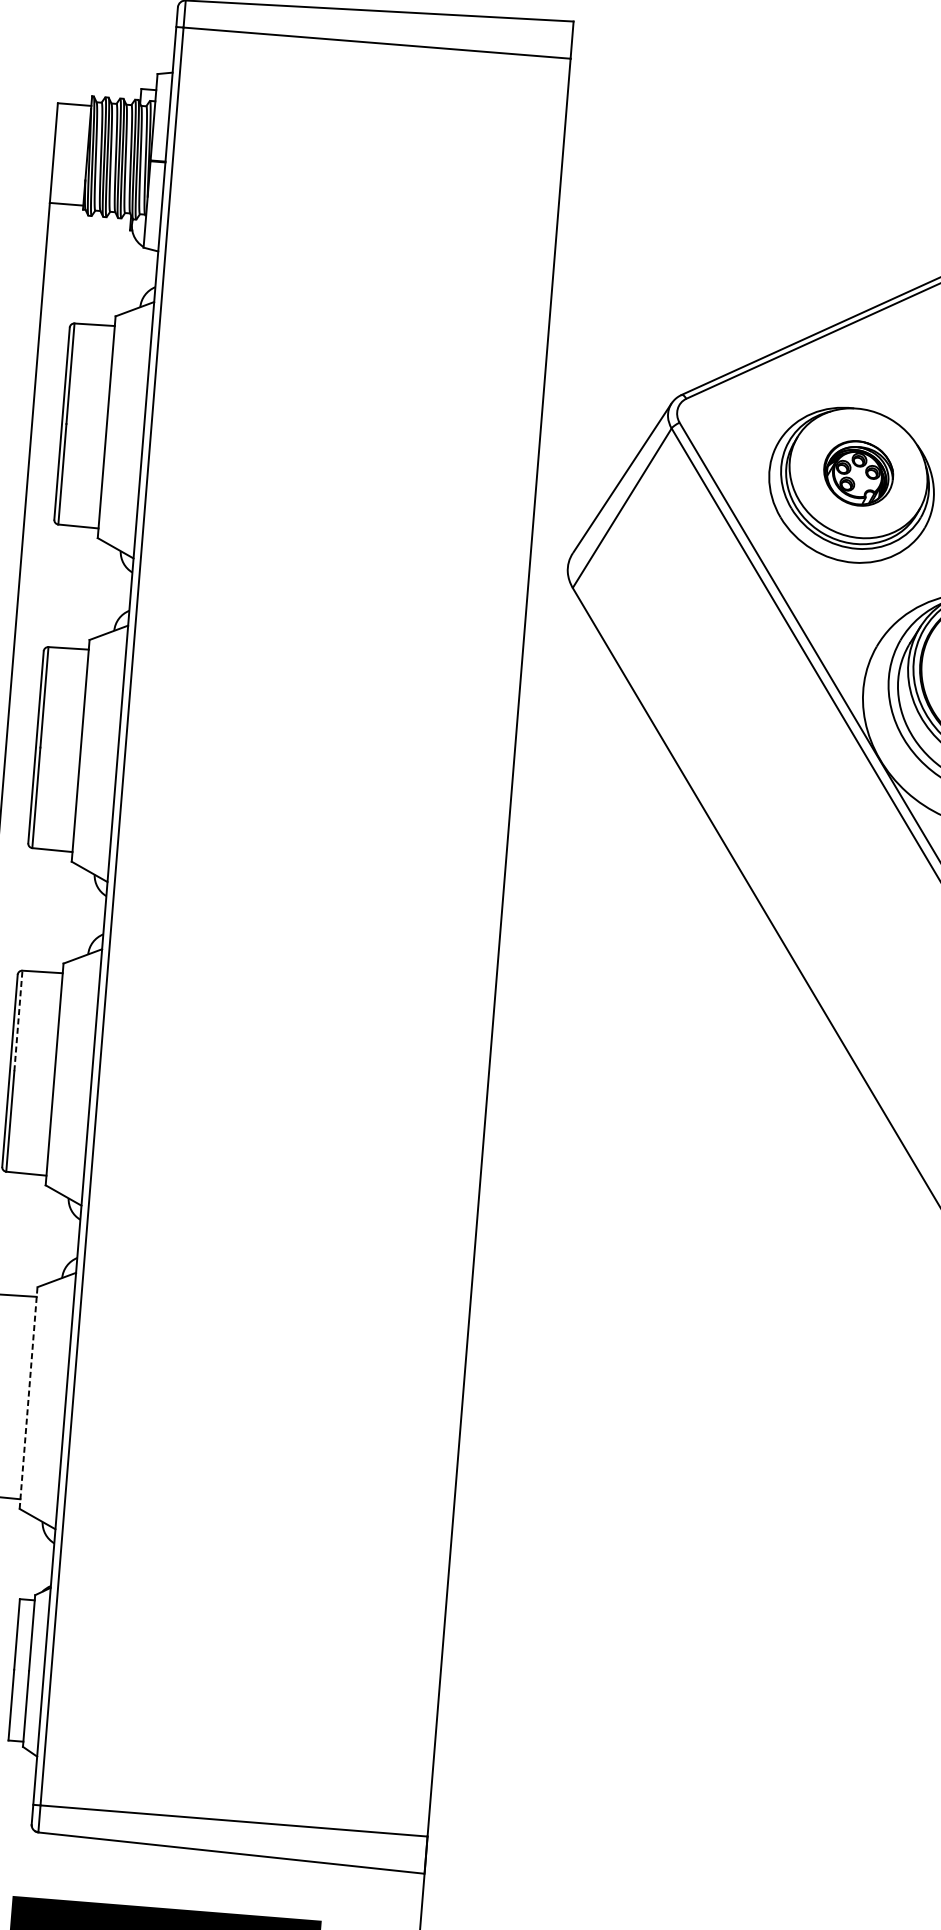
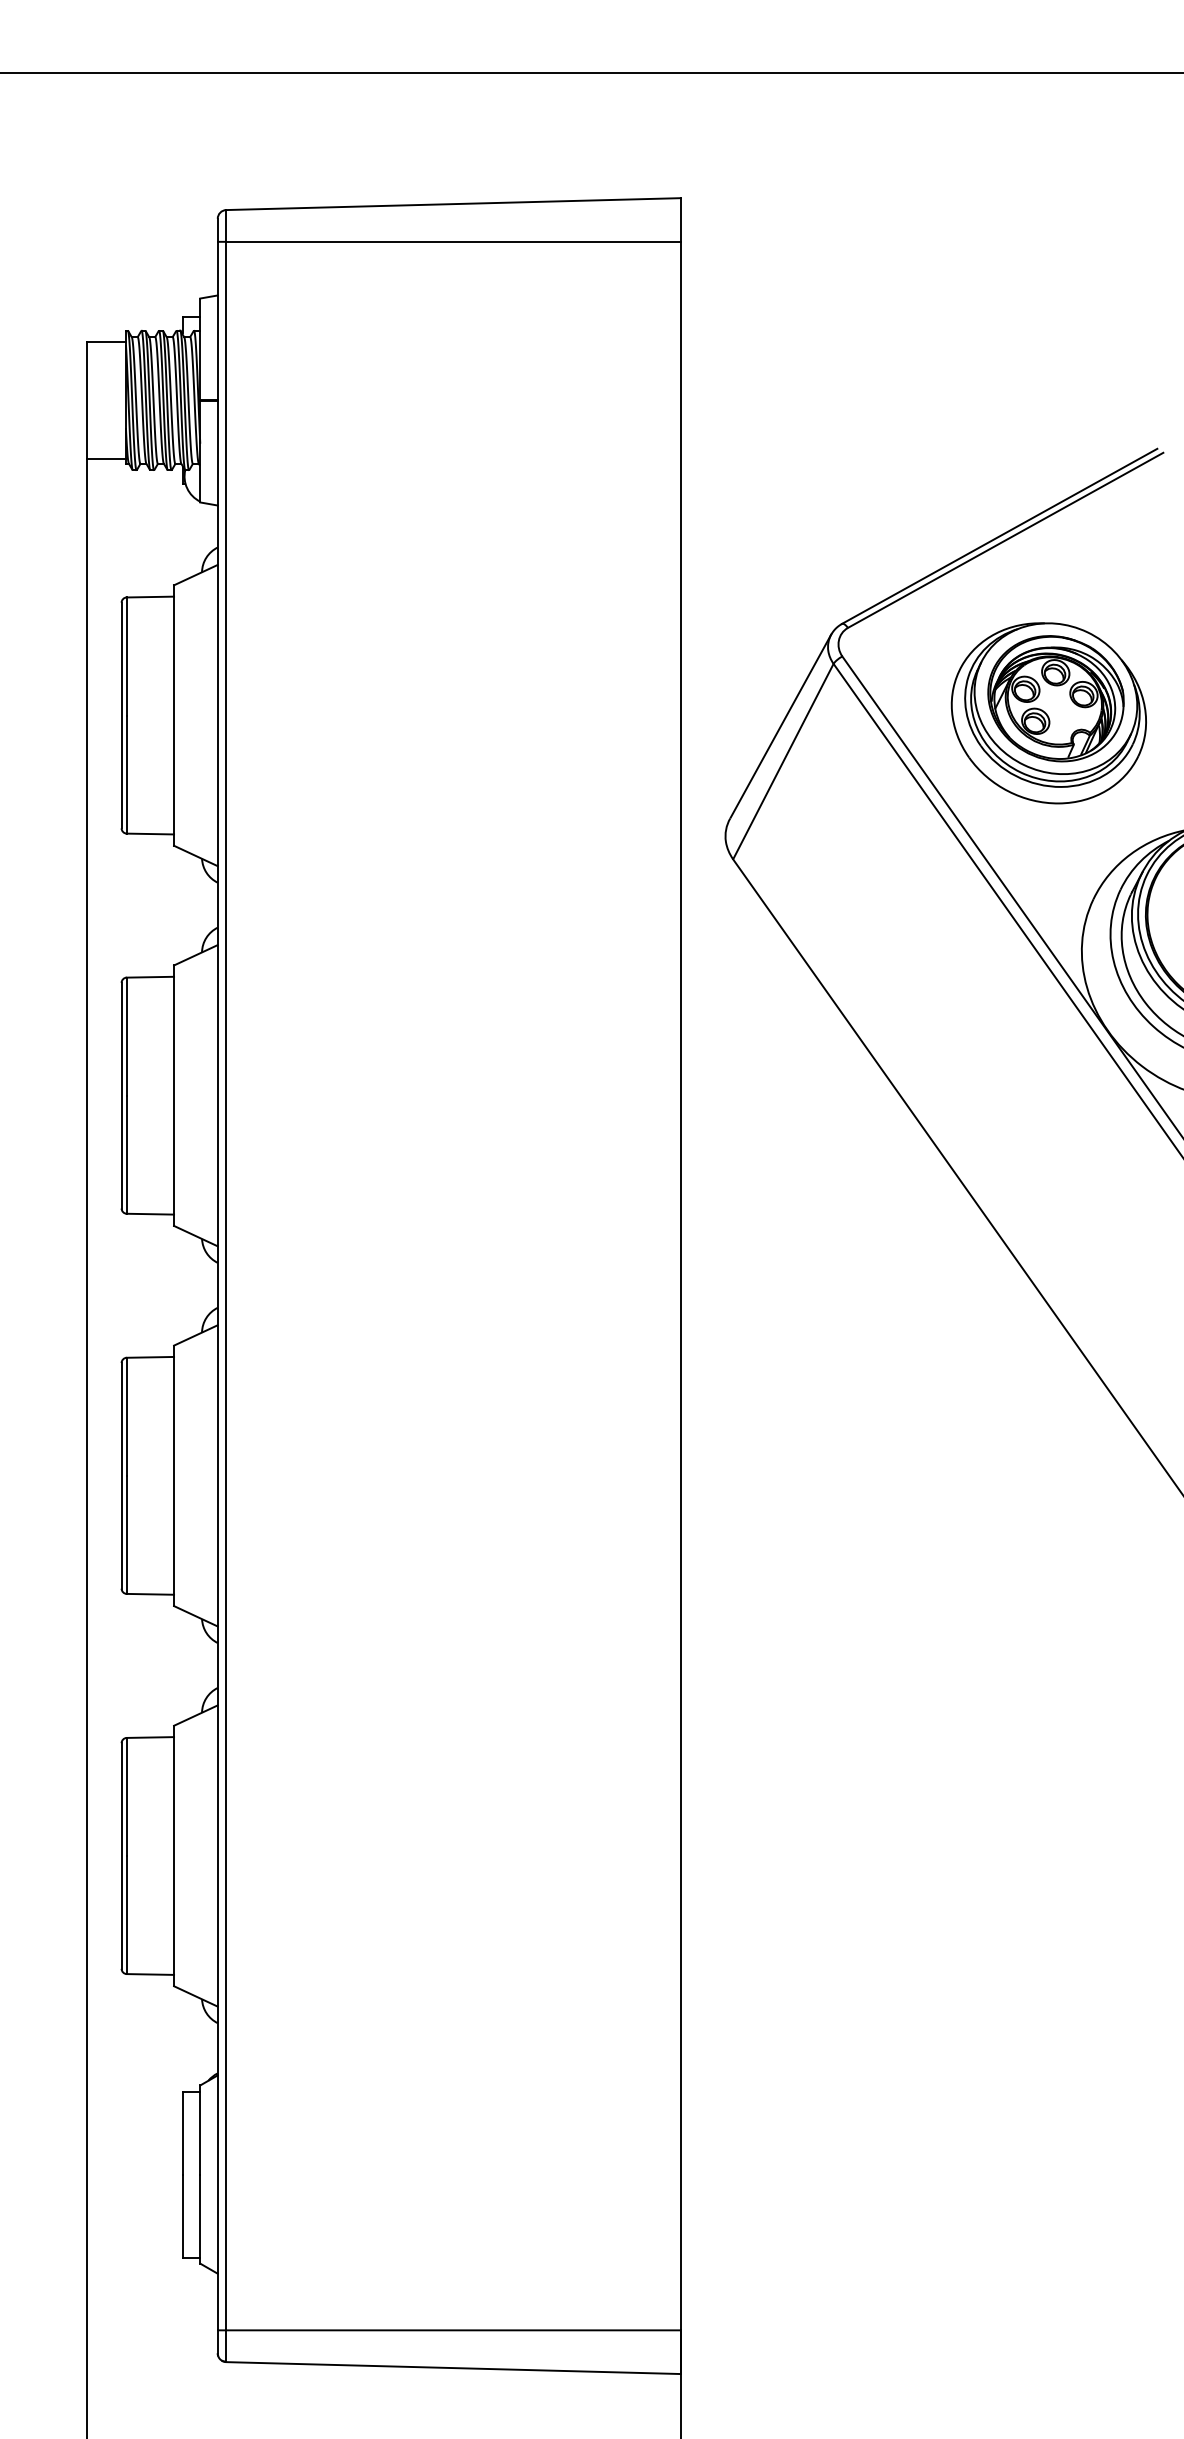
part: (858, 473) -> (1055, 698), size x1.67
line: (18, 1020) -> (126, 1416), dashed -> solid
line: (28, 1397) -> (174, 1855), dashed -> solid

